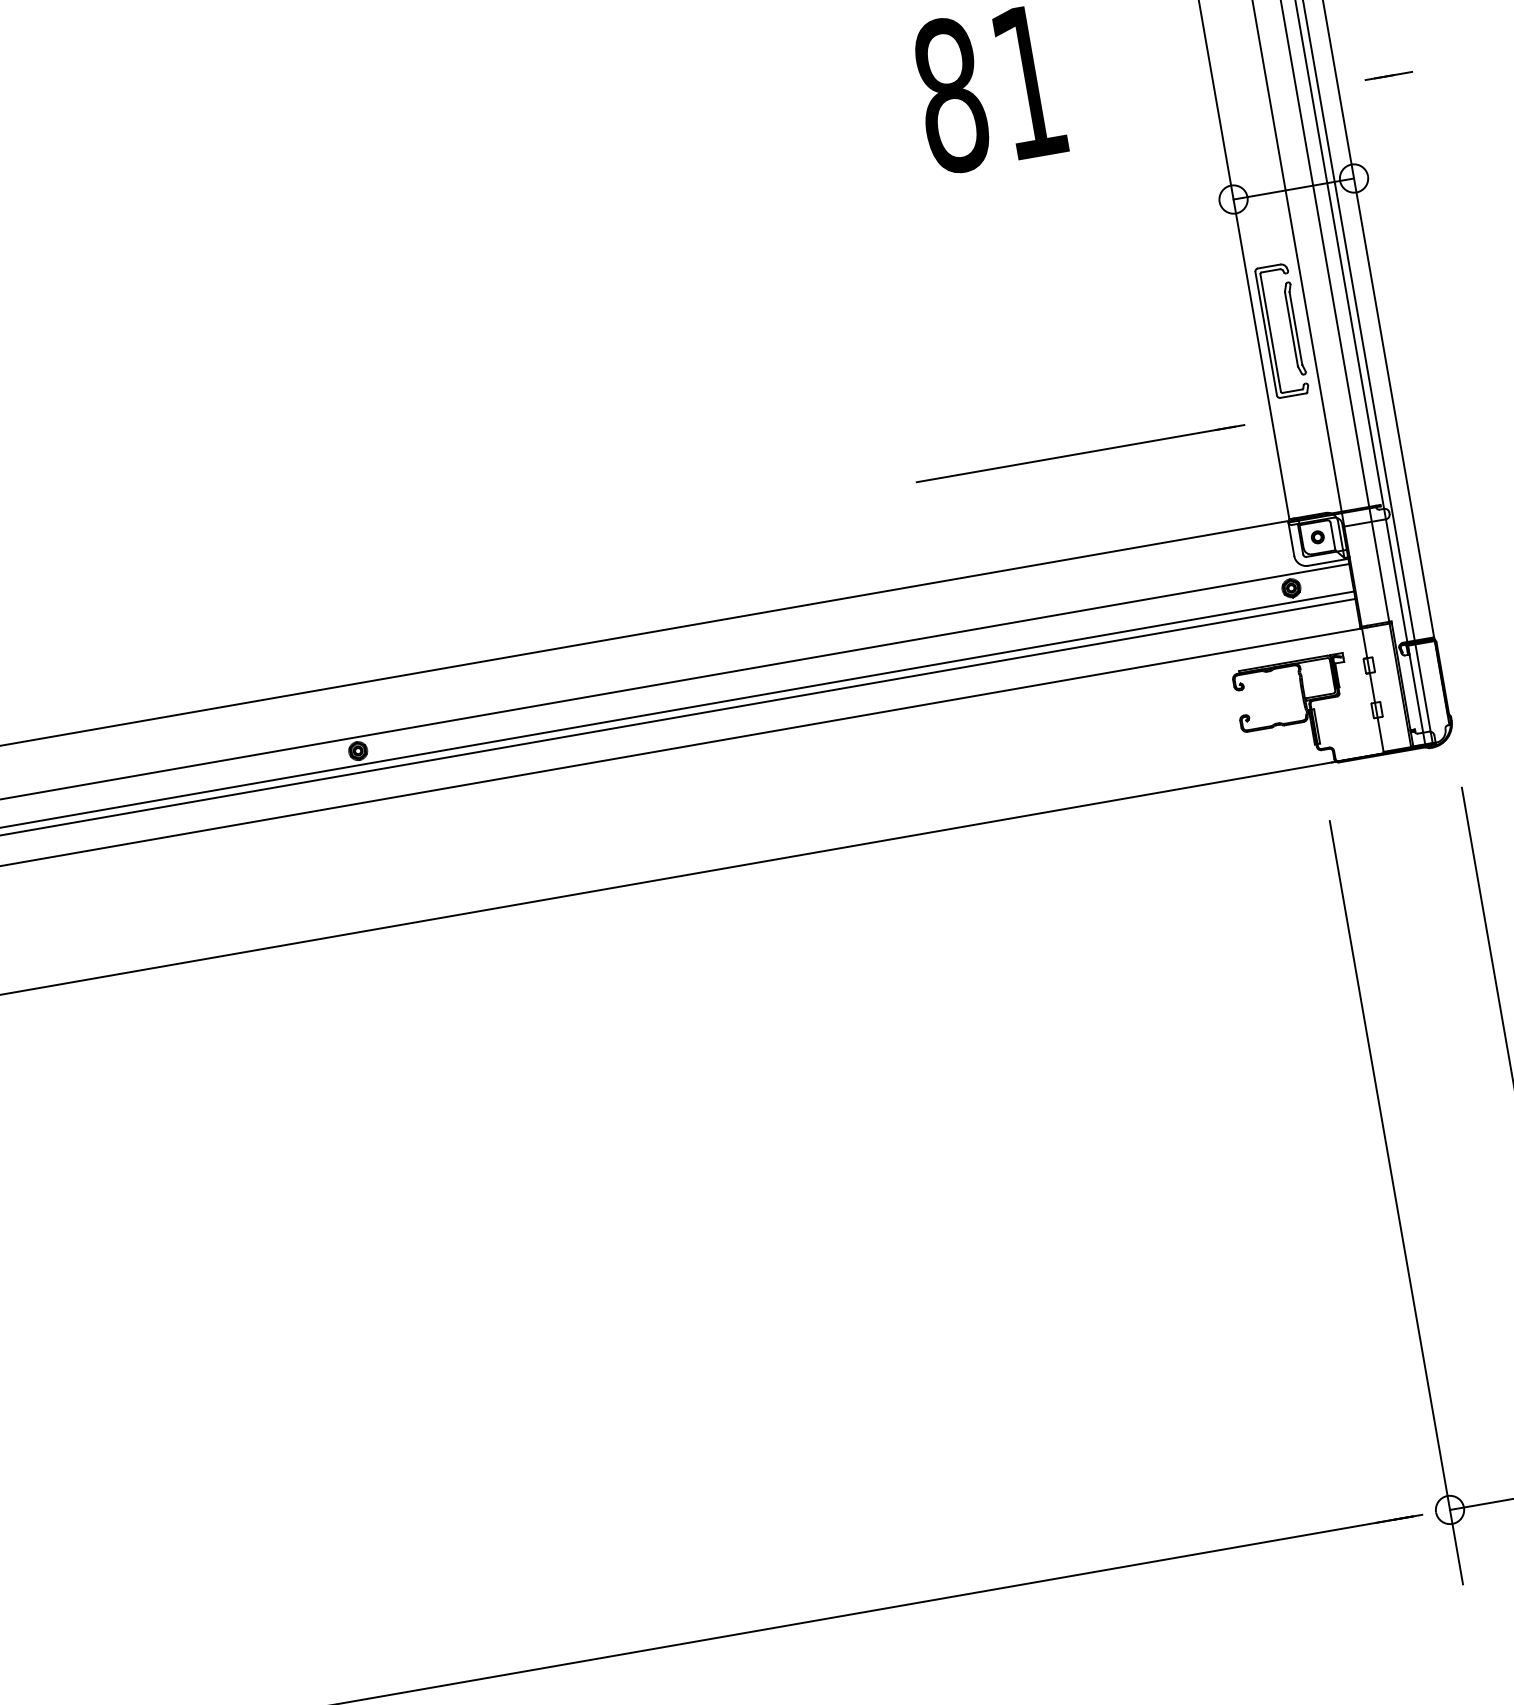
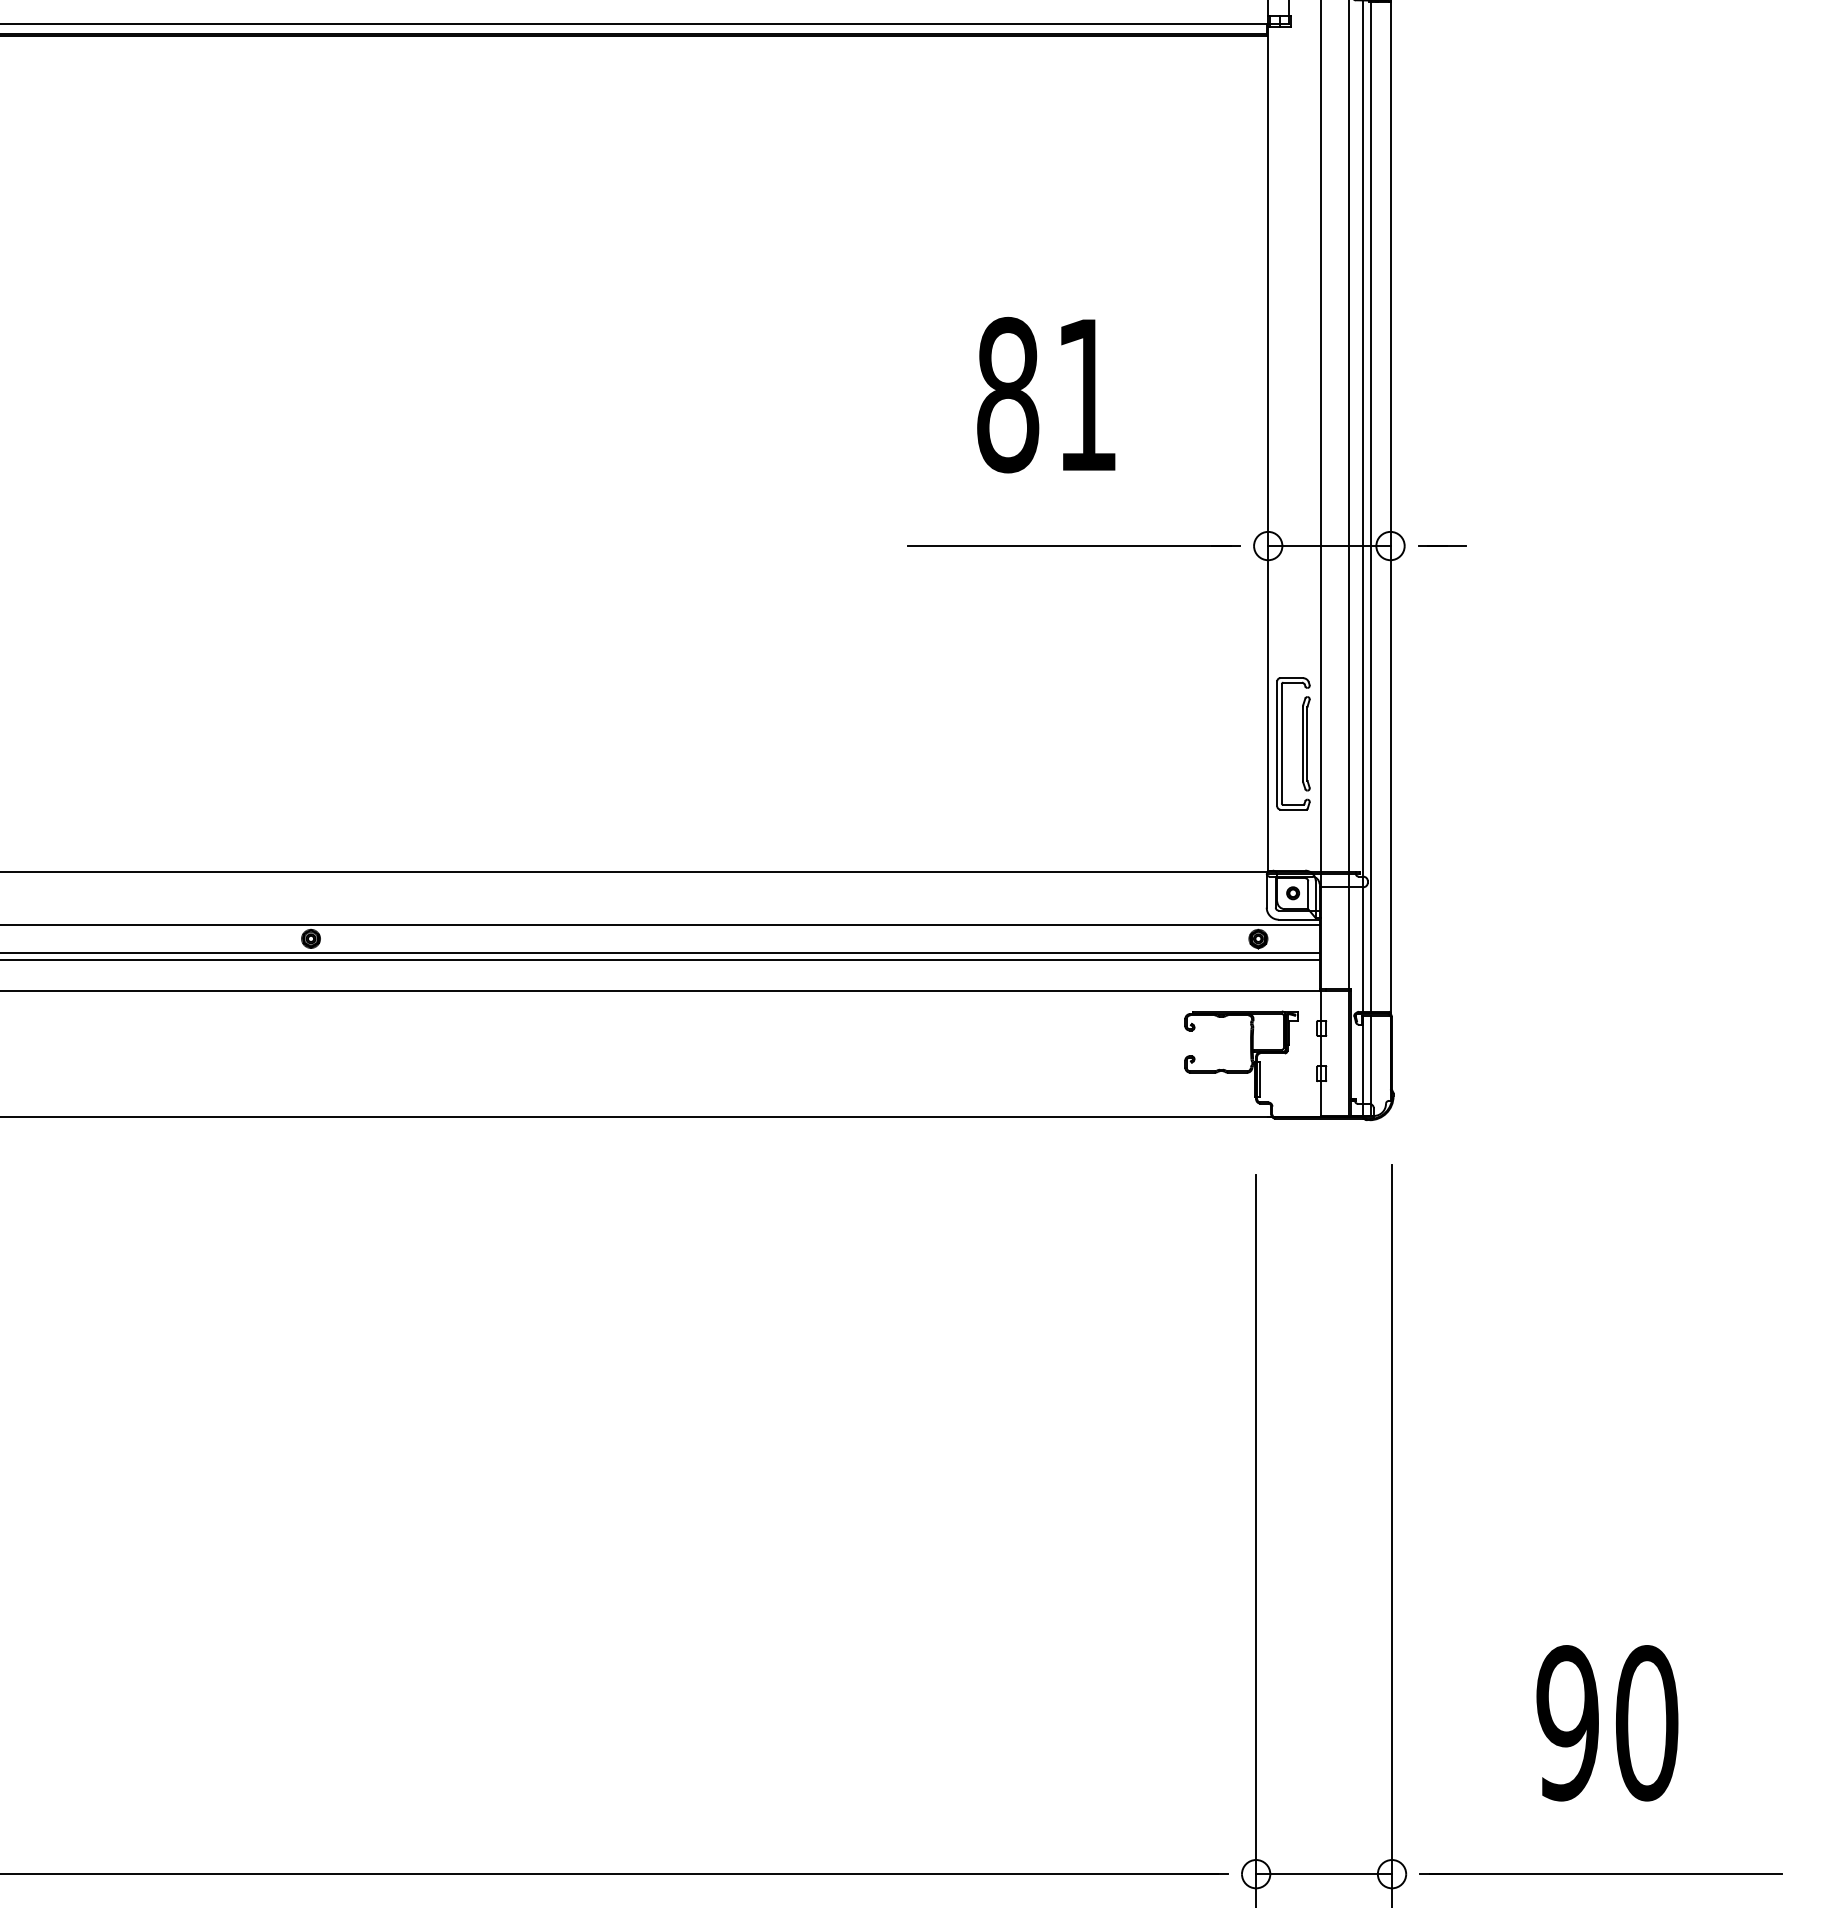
line: (1388, 75) -> (1442, 545), moved
part: (1290, 329) -> (1302, 743), moved
line: (1080, 453) -> (1073, 545), moved

